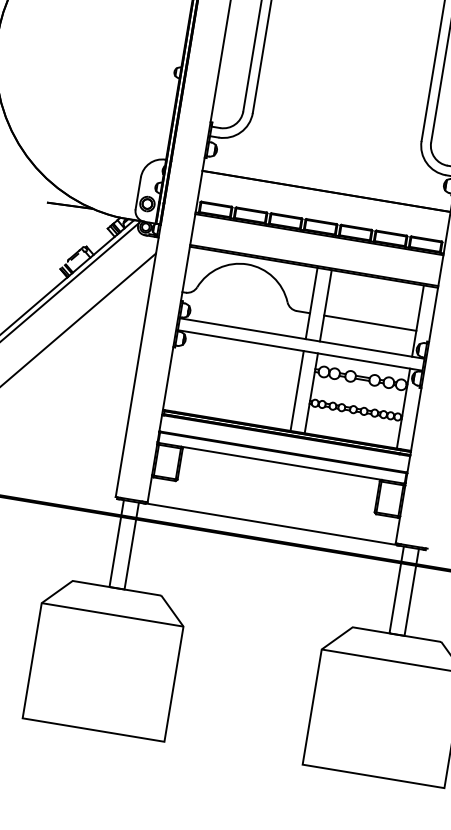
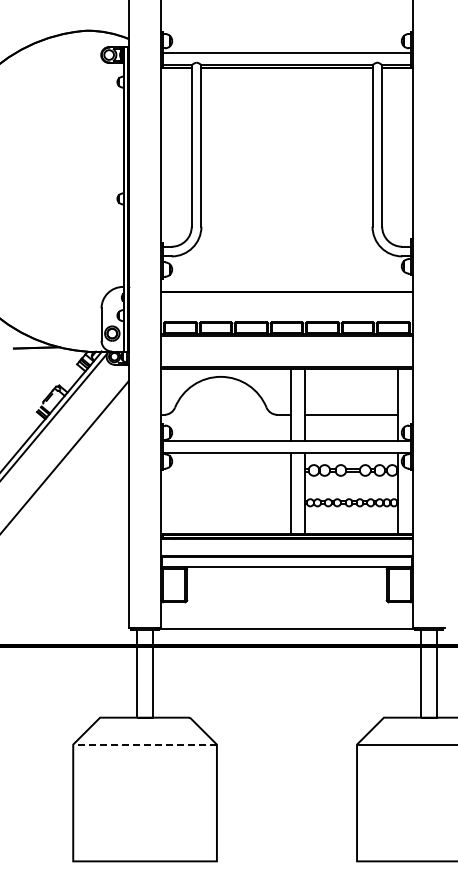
line: (113, 614) -> (145, 744), solid -> dashed

